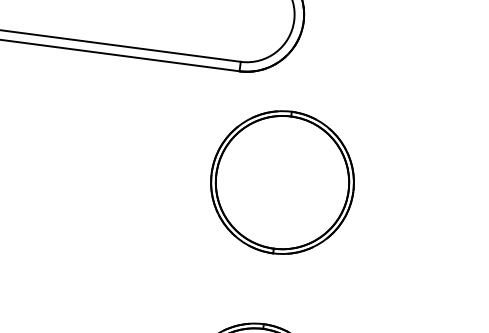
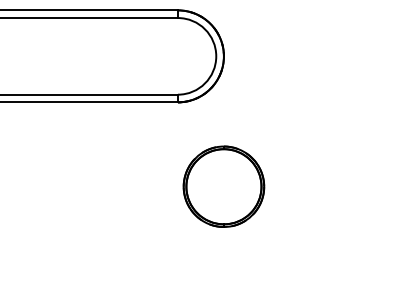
part: (282, 182) -> (223, 186), size x0.7

